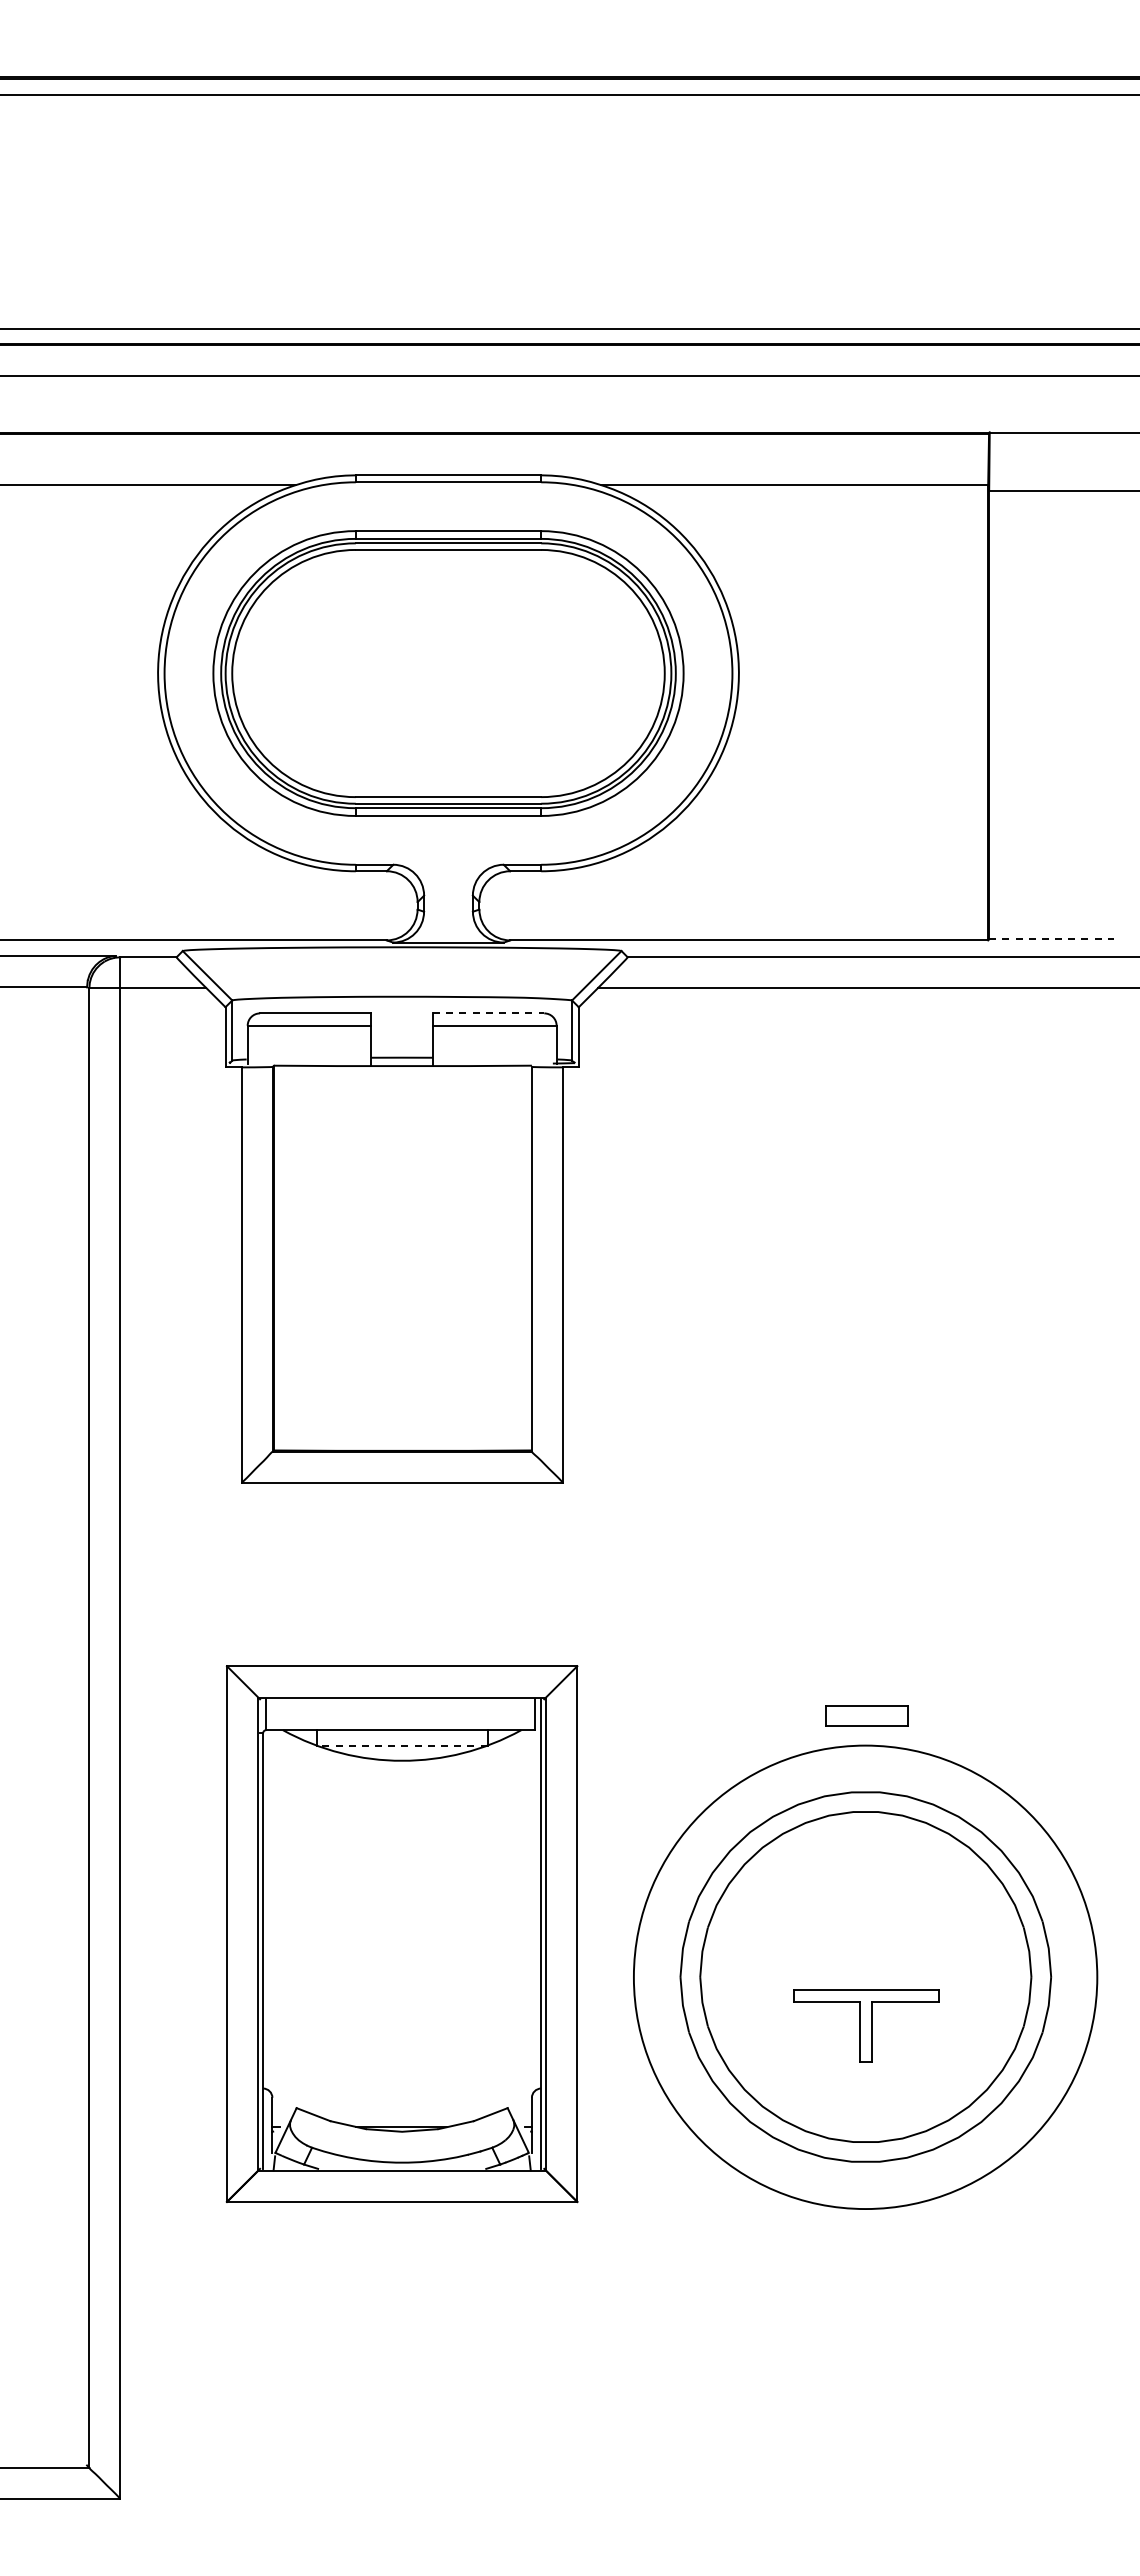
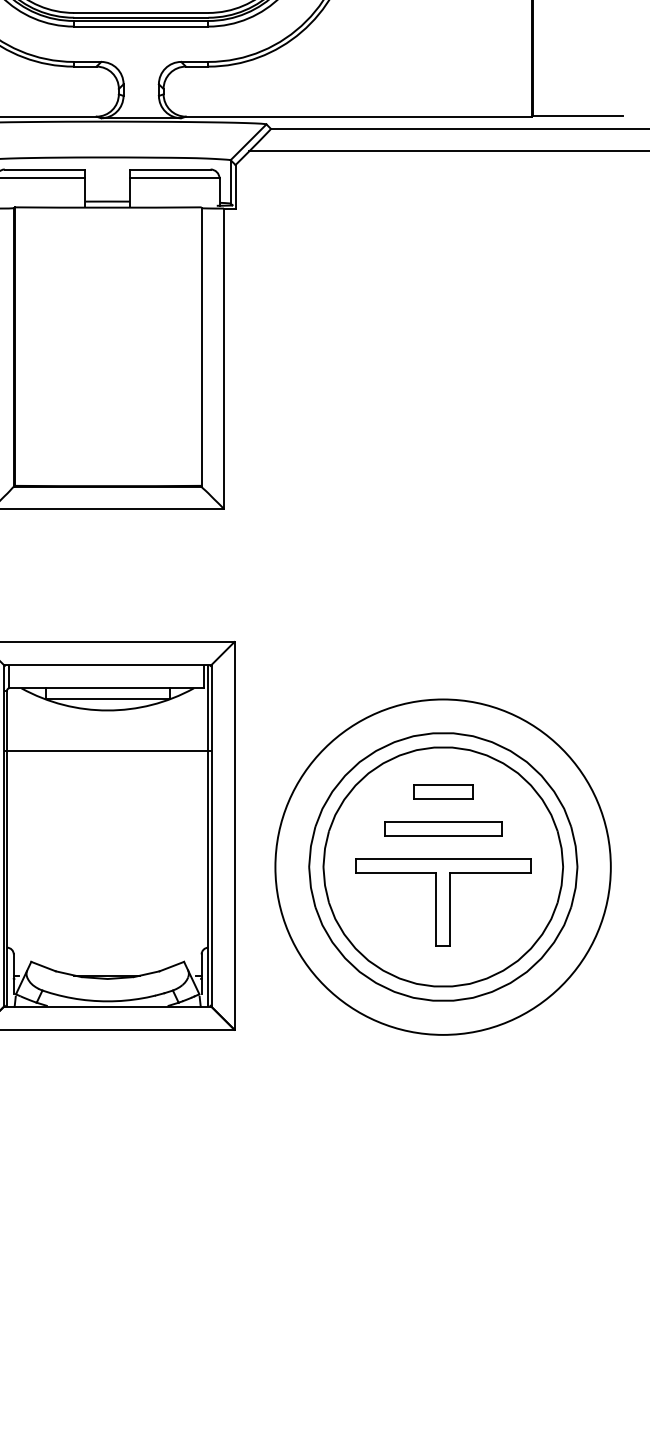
line: (1051, 939) -> (577, 116), dashed -> solid
line: (488, 1013) -> (170, 169), dashed -> solid
part: (866, 1715) -> (443, 792), moved
line: (401, 1745) -> (107, 699), dashed -> solid
line: (402, 1816) -> (107, 750), added
part: (866, 1924) -> (443, 828), added
part: (866, 2025) -> (443, 902), size x1.67

